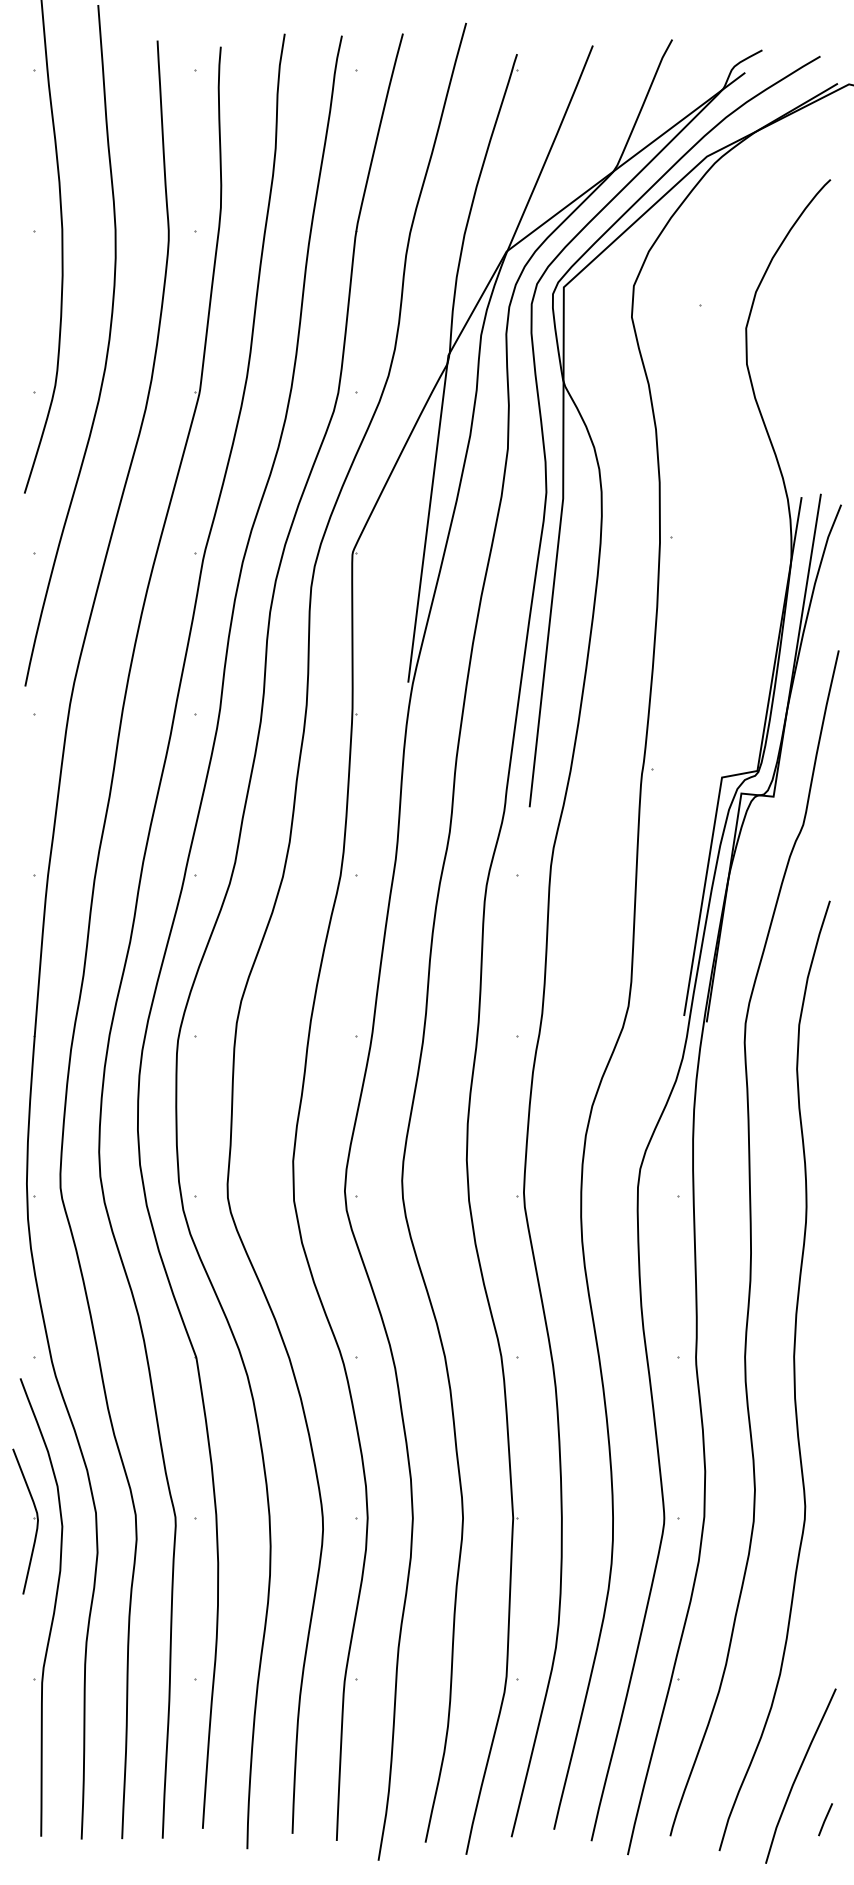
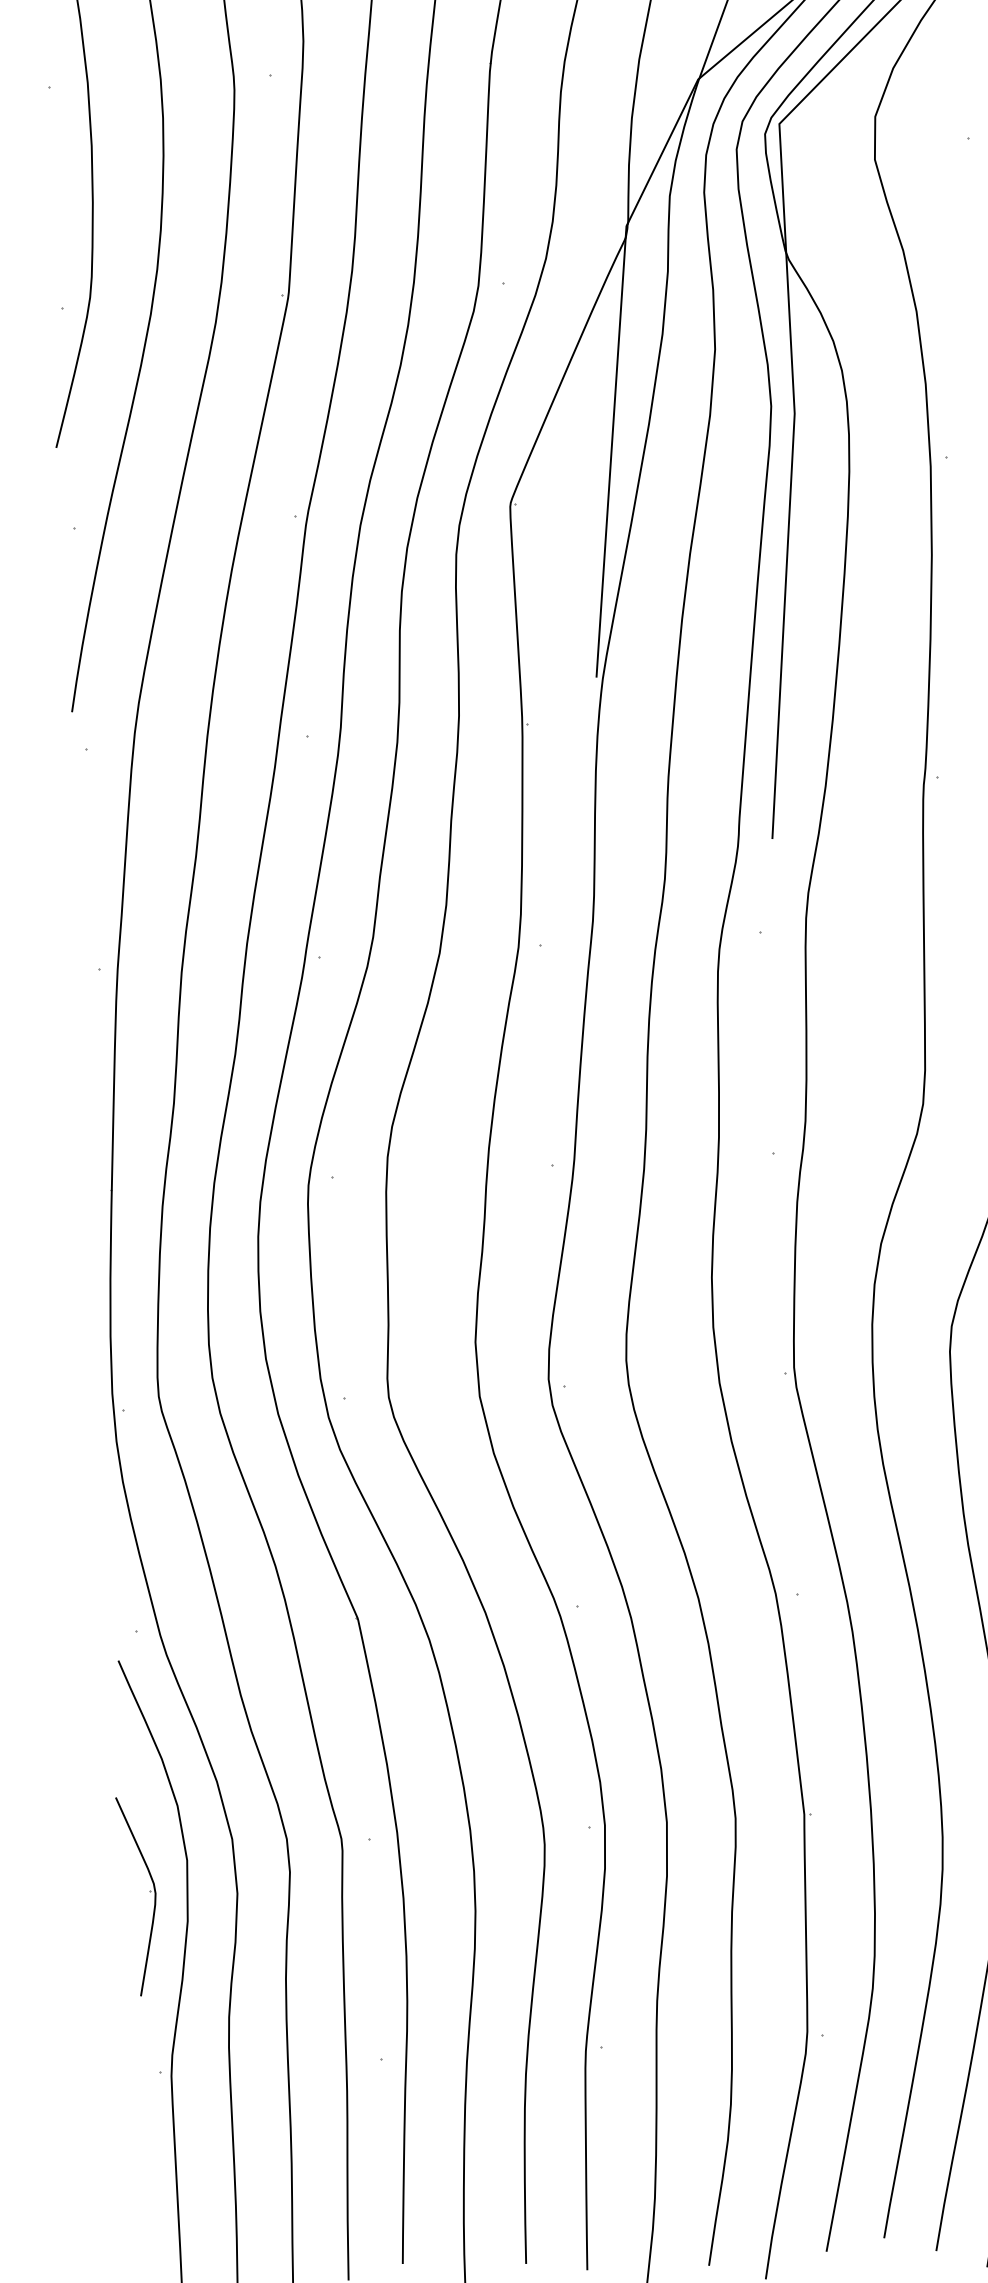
part: (33, 1518) -> (149, 1891), moved

